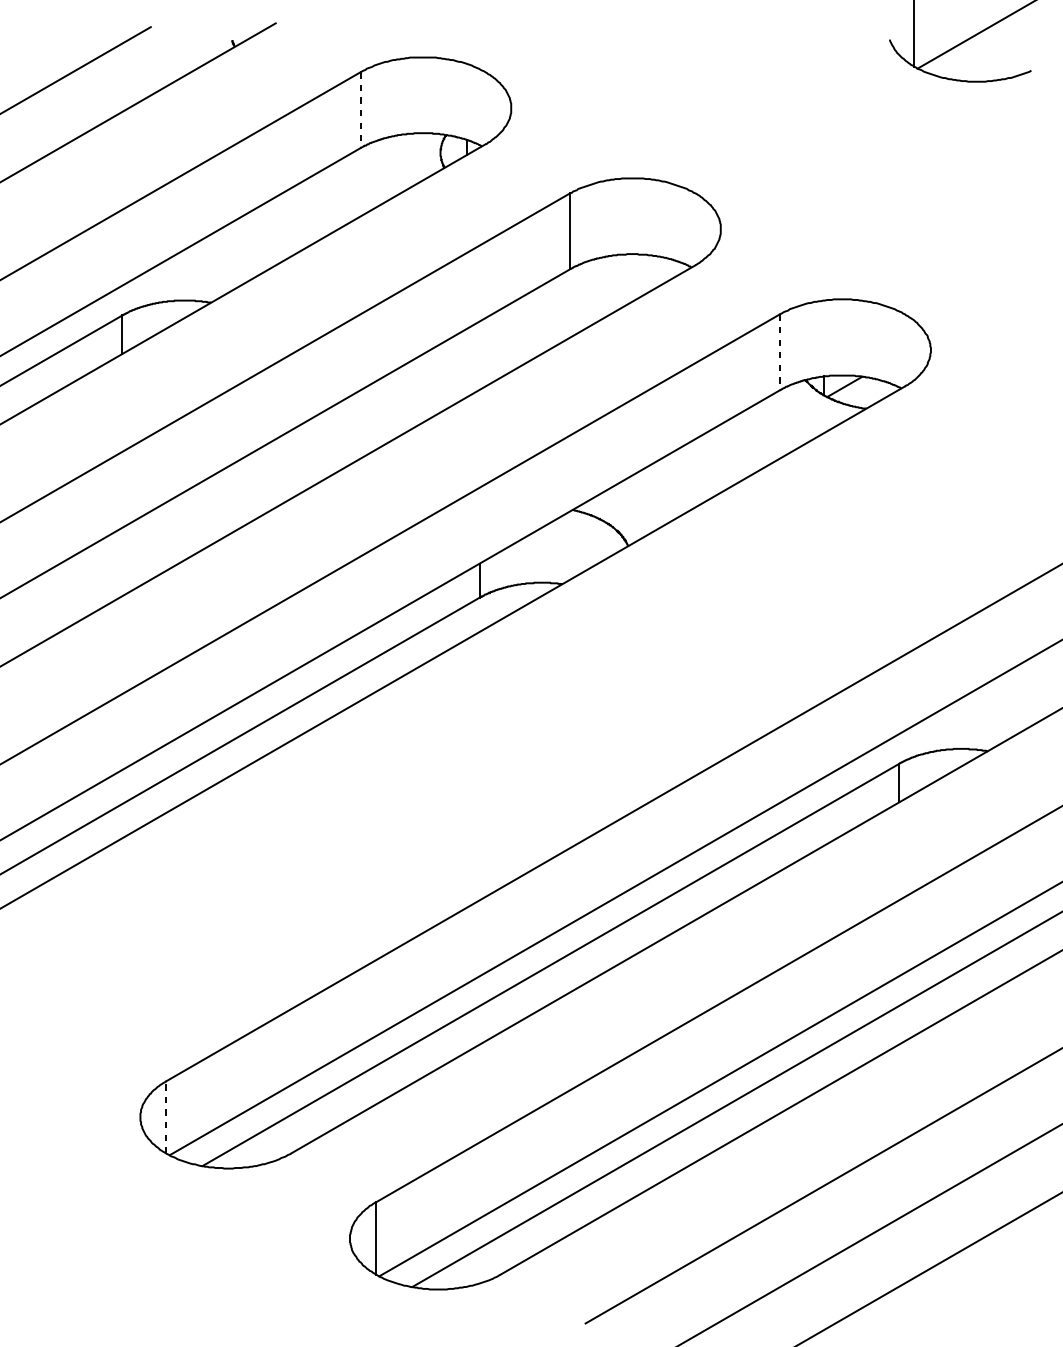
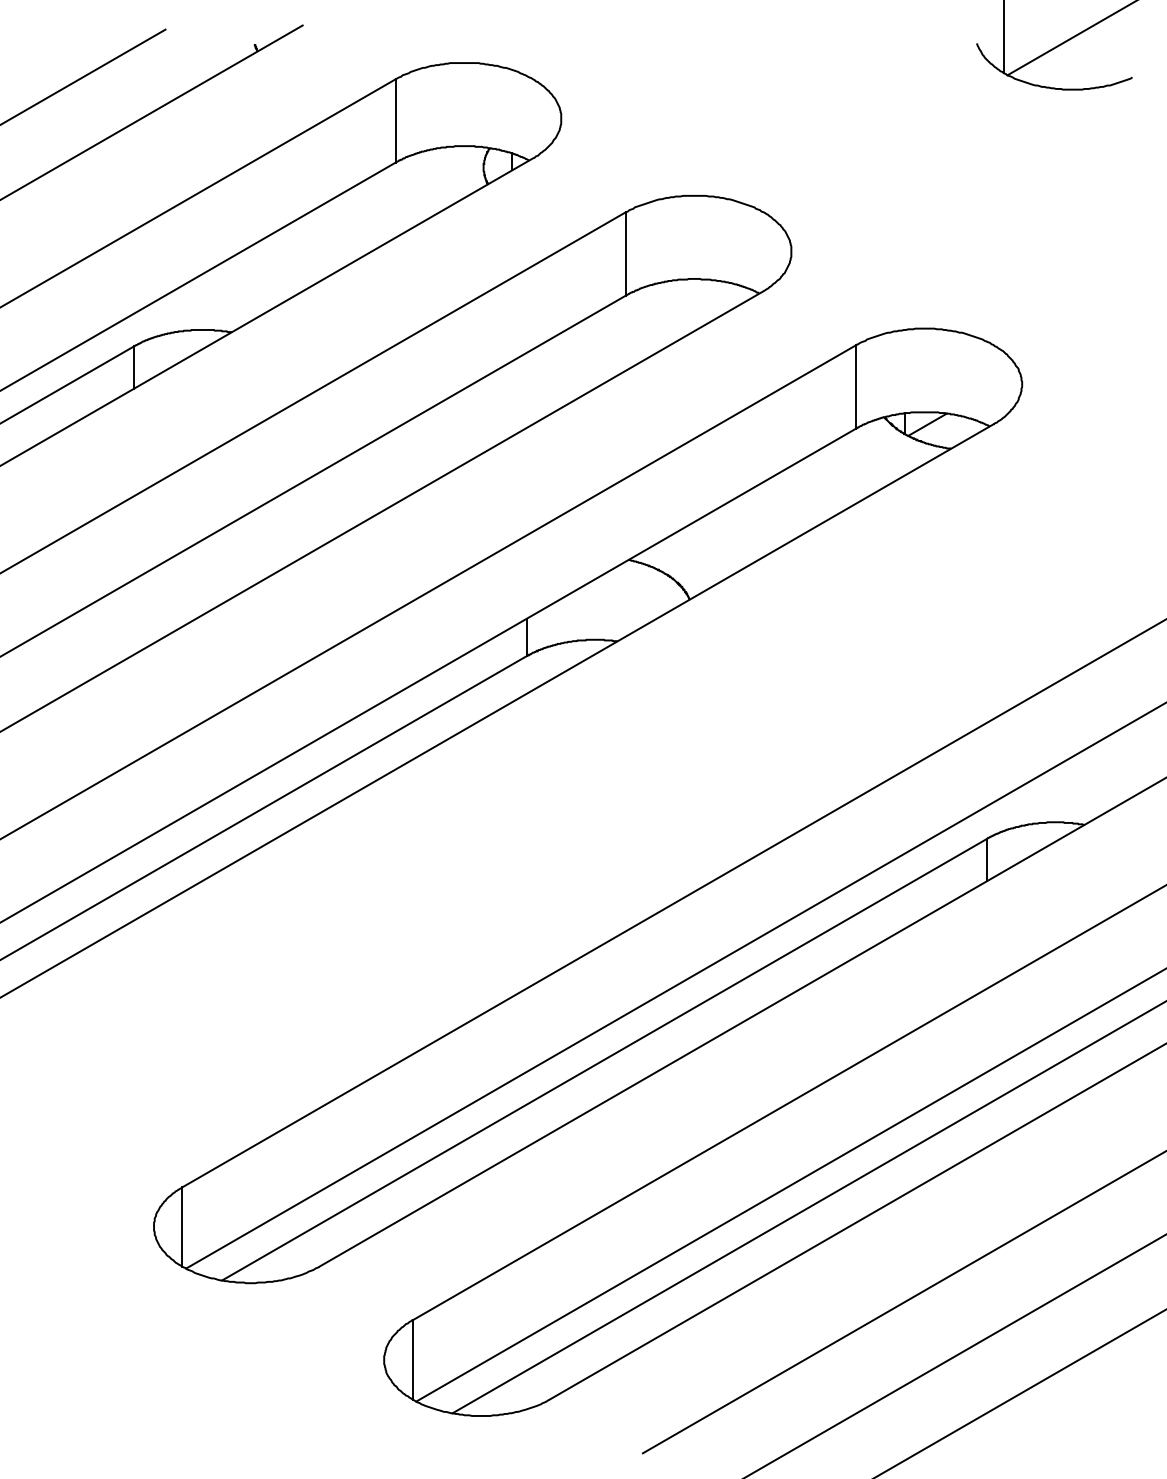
line: (360, 109) -> (395, 120), dashed -> solid
line: (780, 352) -> (856, 386), dashed -> solid
line: (166, 1116) -> (182, 1226), dashed -> solid

